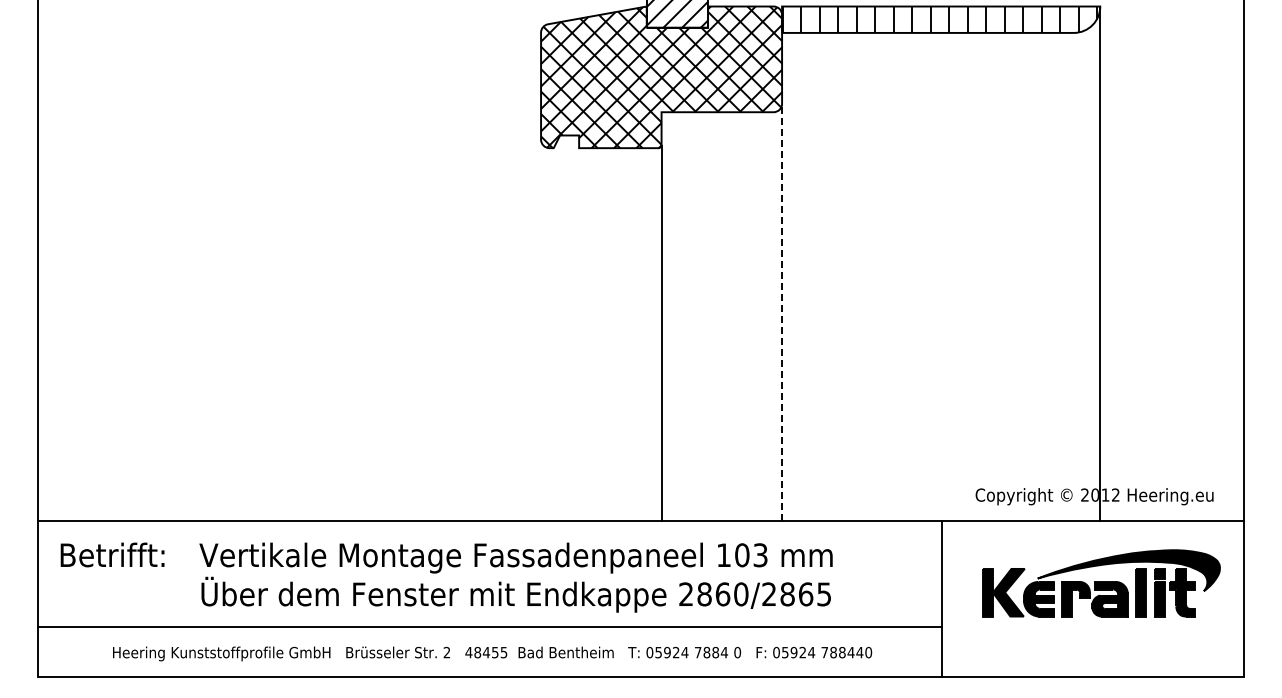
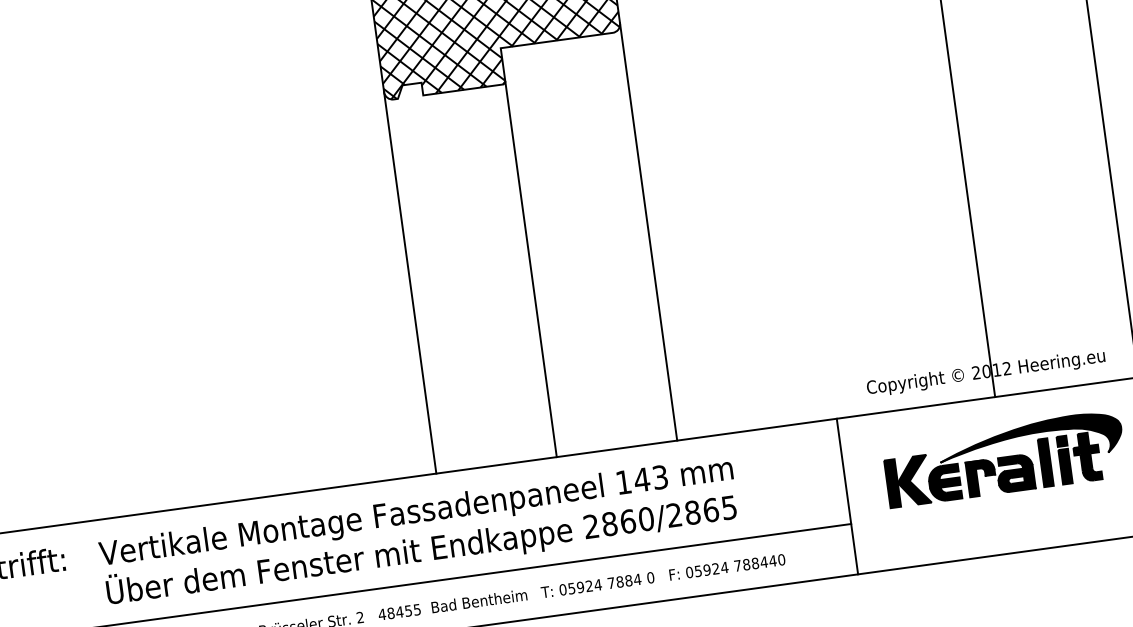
line: (782, 312) -> (649, 231), dashed -> solid
line: (541, 330) -> (410, 282), added
text: (741, 555) -> (641, 480), 103 -> 143

